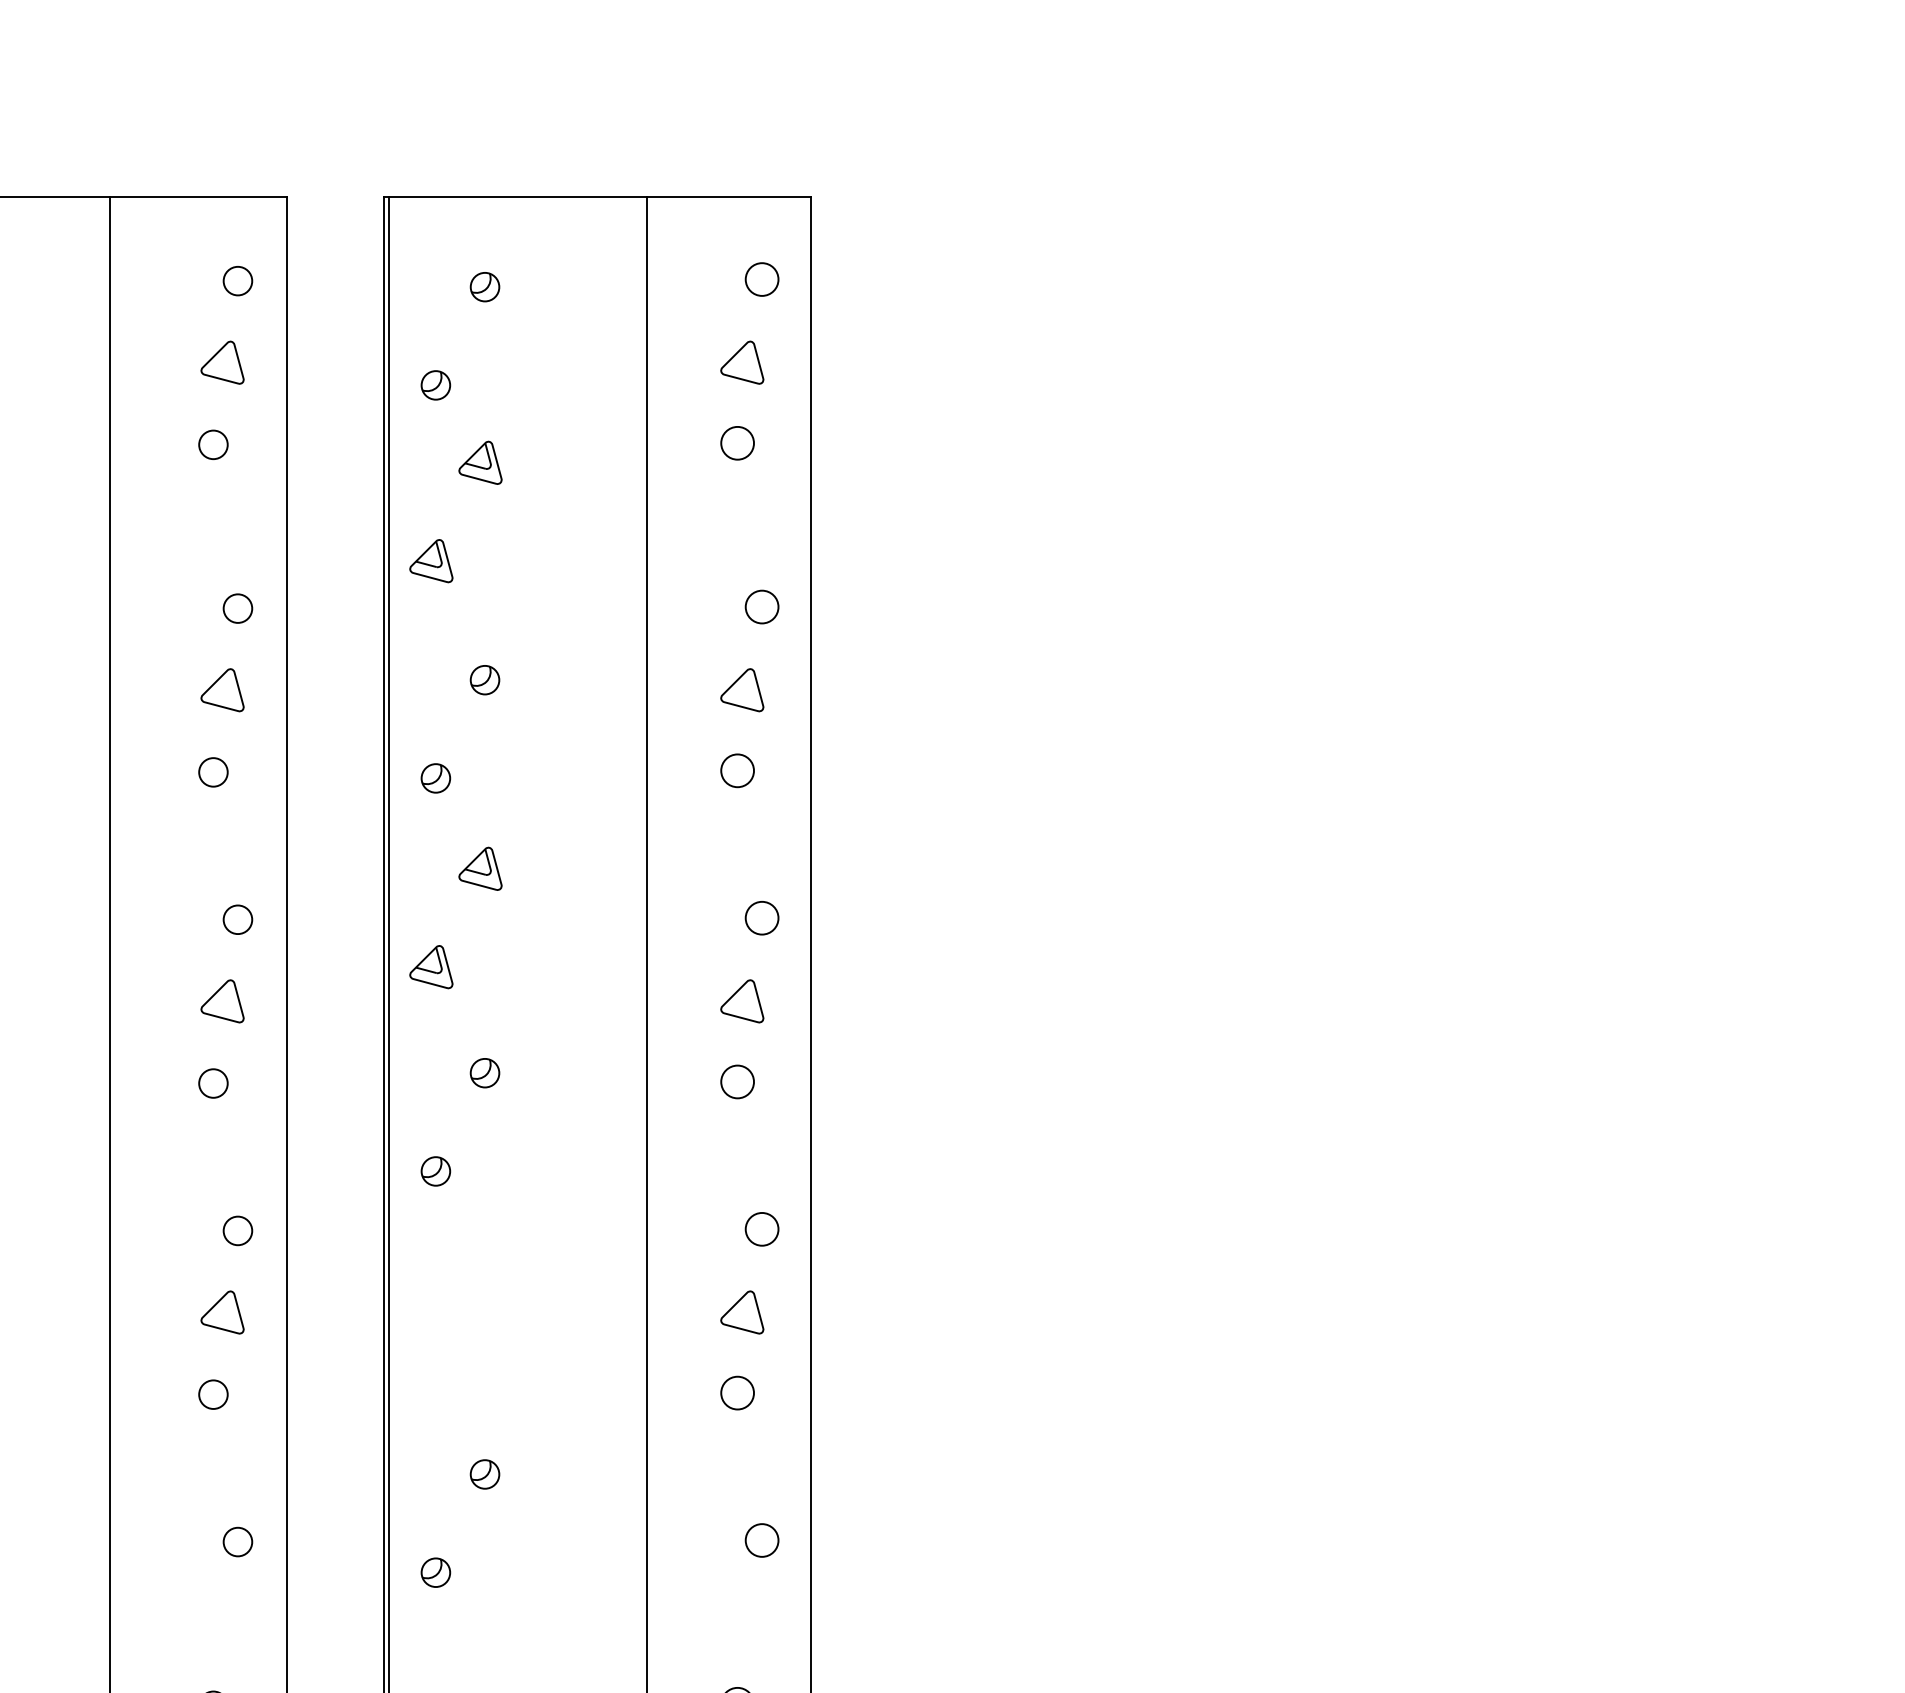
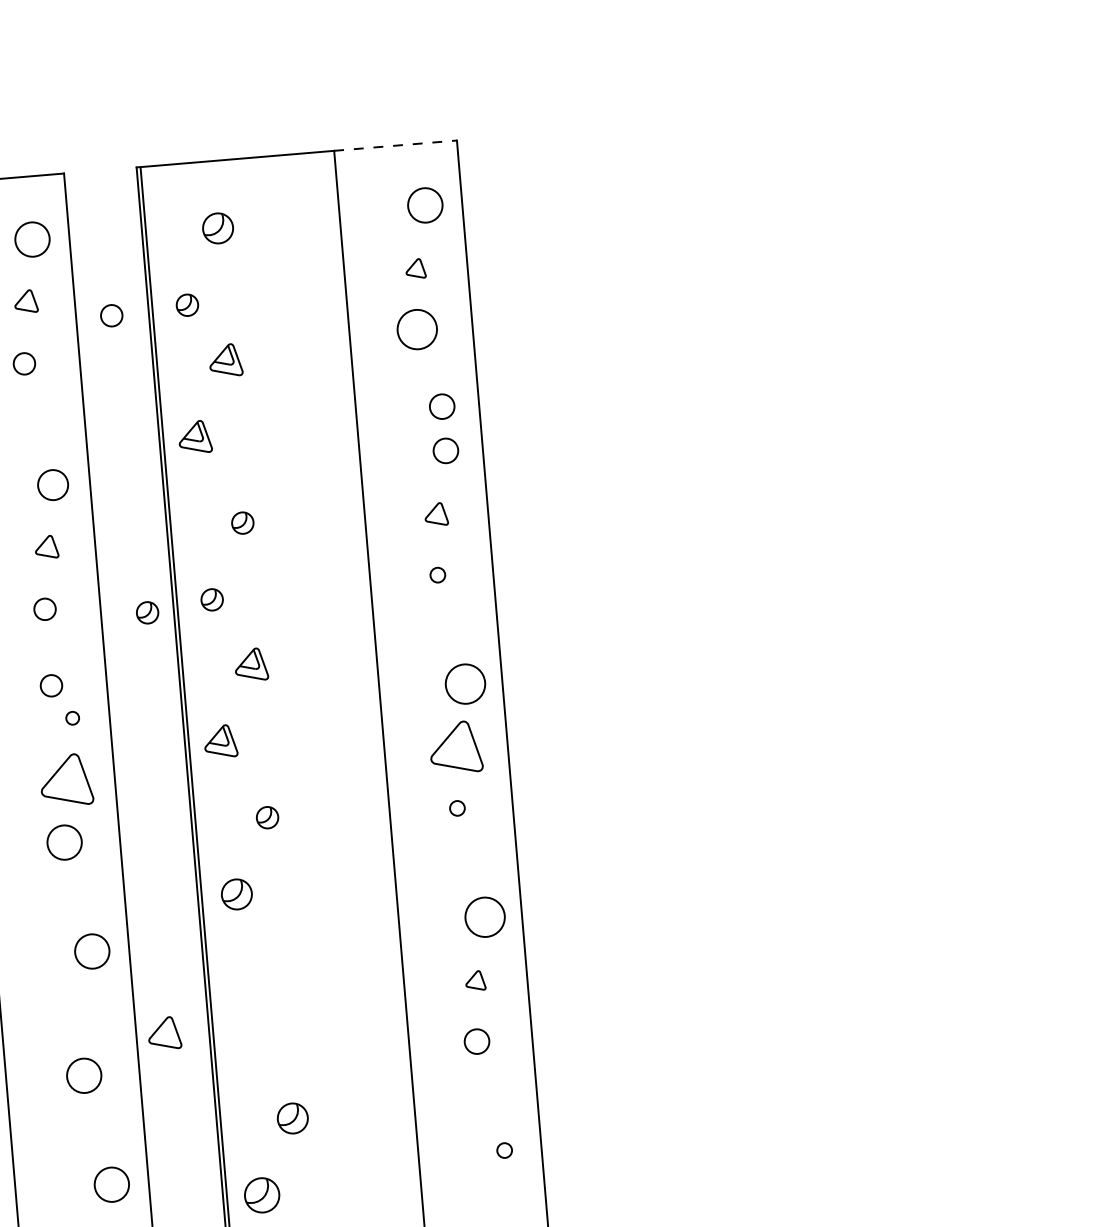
line: (729, 197) -> (395, 145), solid -> dashed
circle: (761, 279) -> (424, 205), size x1.4
circle: (237, 280) -> (32, 239), size x1.6
part: (484, 287) -> (217, 228), size x1.4
part: (222, 362) -> (26, 301), size x0.7
part: (742, 362) -> (415, 268), size x0.6
circle: (334, 390) -> (111, 315), added
circle: (737, 443) -> (417, 329), size x1.6
circle: (761, 547) -> (441, 406), added
circle: (237, 608) -> (52, 484), size x1.4
part: (222, 690) -> (46, 547), size x0.7
part: (742, 690) -> (436, 514), size x0.7
circle: (737, 770) -> (437, 574), size x0.6
part: (348, 788) -> (147, 612), added
circle: (213, 874) -> (51, 685), added
circle: (761, 917) -> (465, 683), size x1.6
circle: (237, 919) -> (72, 718), size x0.6
part: (222, 1001) -> (66, 780), size x1.6
part: (742, 1001) -> (456, 747), size x1.6
circle: (737, 1081) -> (457, 808), size x0.6
circle: (213, 1083) -> (64, 842), size x1.6
part: (435, 1171) -> (236, 894), size x1.4
circle: (761, 1229) -> (484, 917), size x1.6
circle: (237, 1230) -> (91, 951), size x1.6
part: (222, 1312) -> (164, 1033), moved
part: (742, 1312) -> (475, 980), size x0.6
circle: (213, 1394) -> (84, 1075), size x1.6
part: (484, 1474) -> (292, 1118), size x1.4
circle: (761, 1540) -> (504, 1150), size x0.6
circle: (237, 1541) -> (111, 1184), size x1.6
part: (435, 1572) -> (261, 1195), size x1.6

